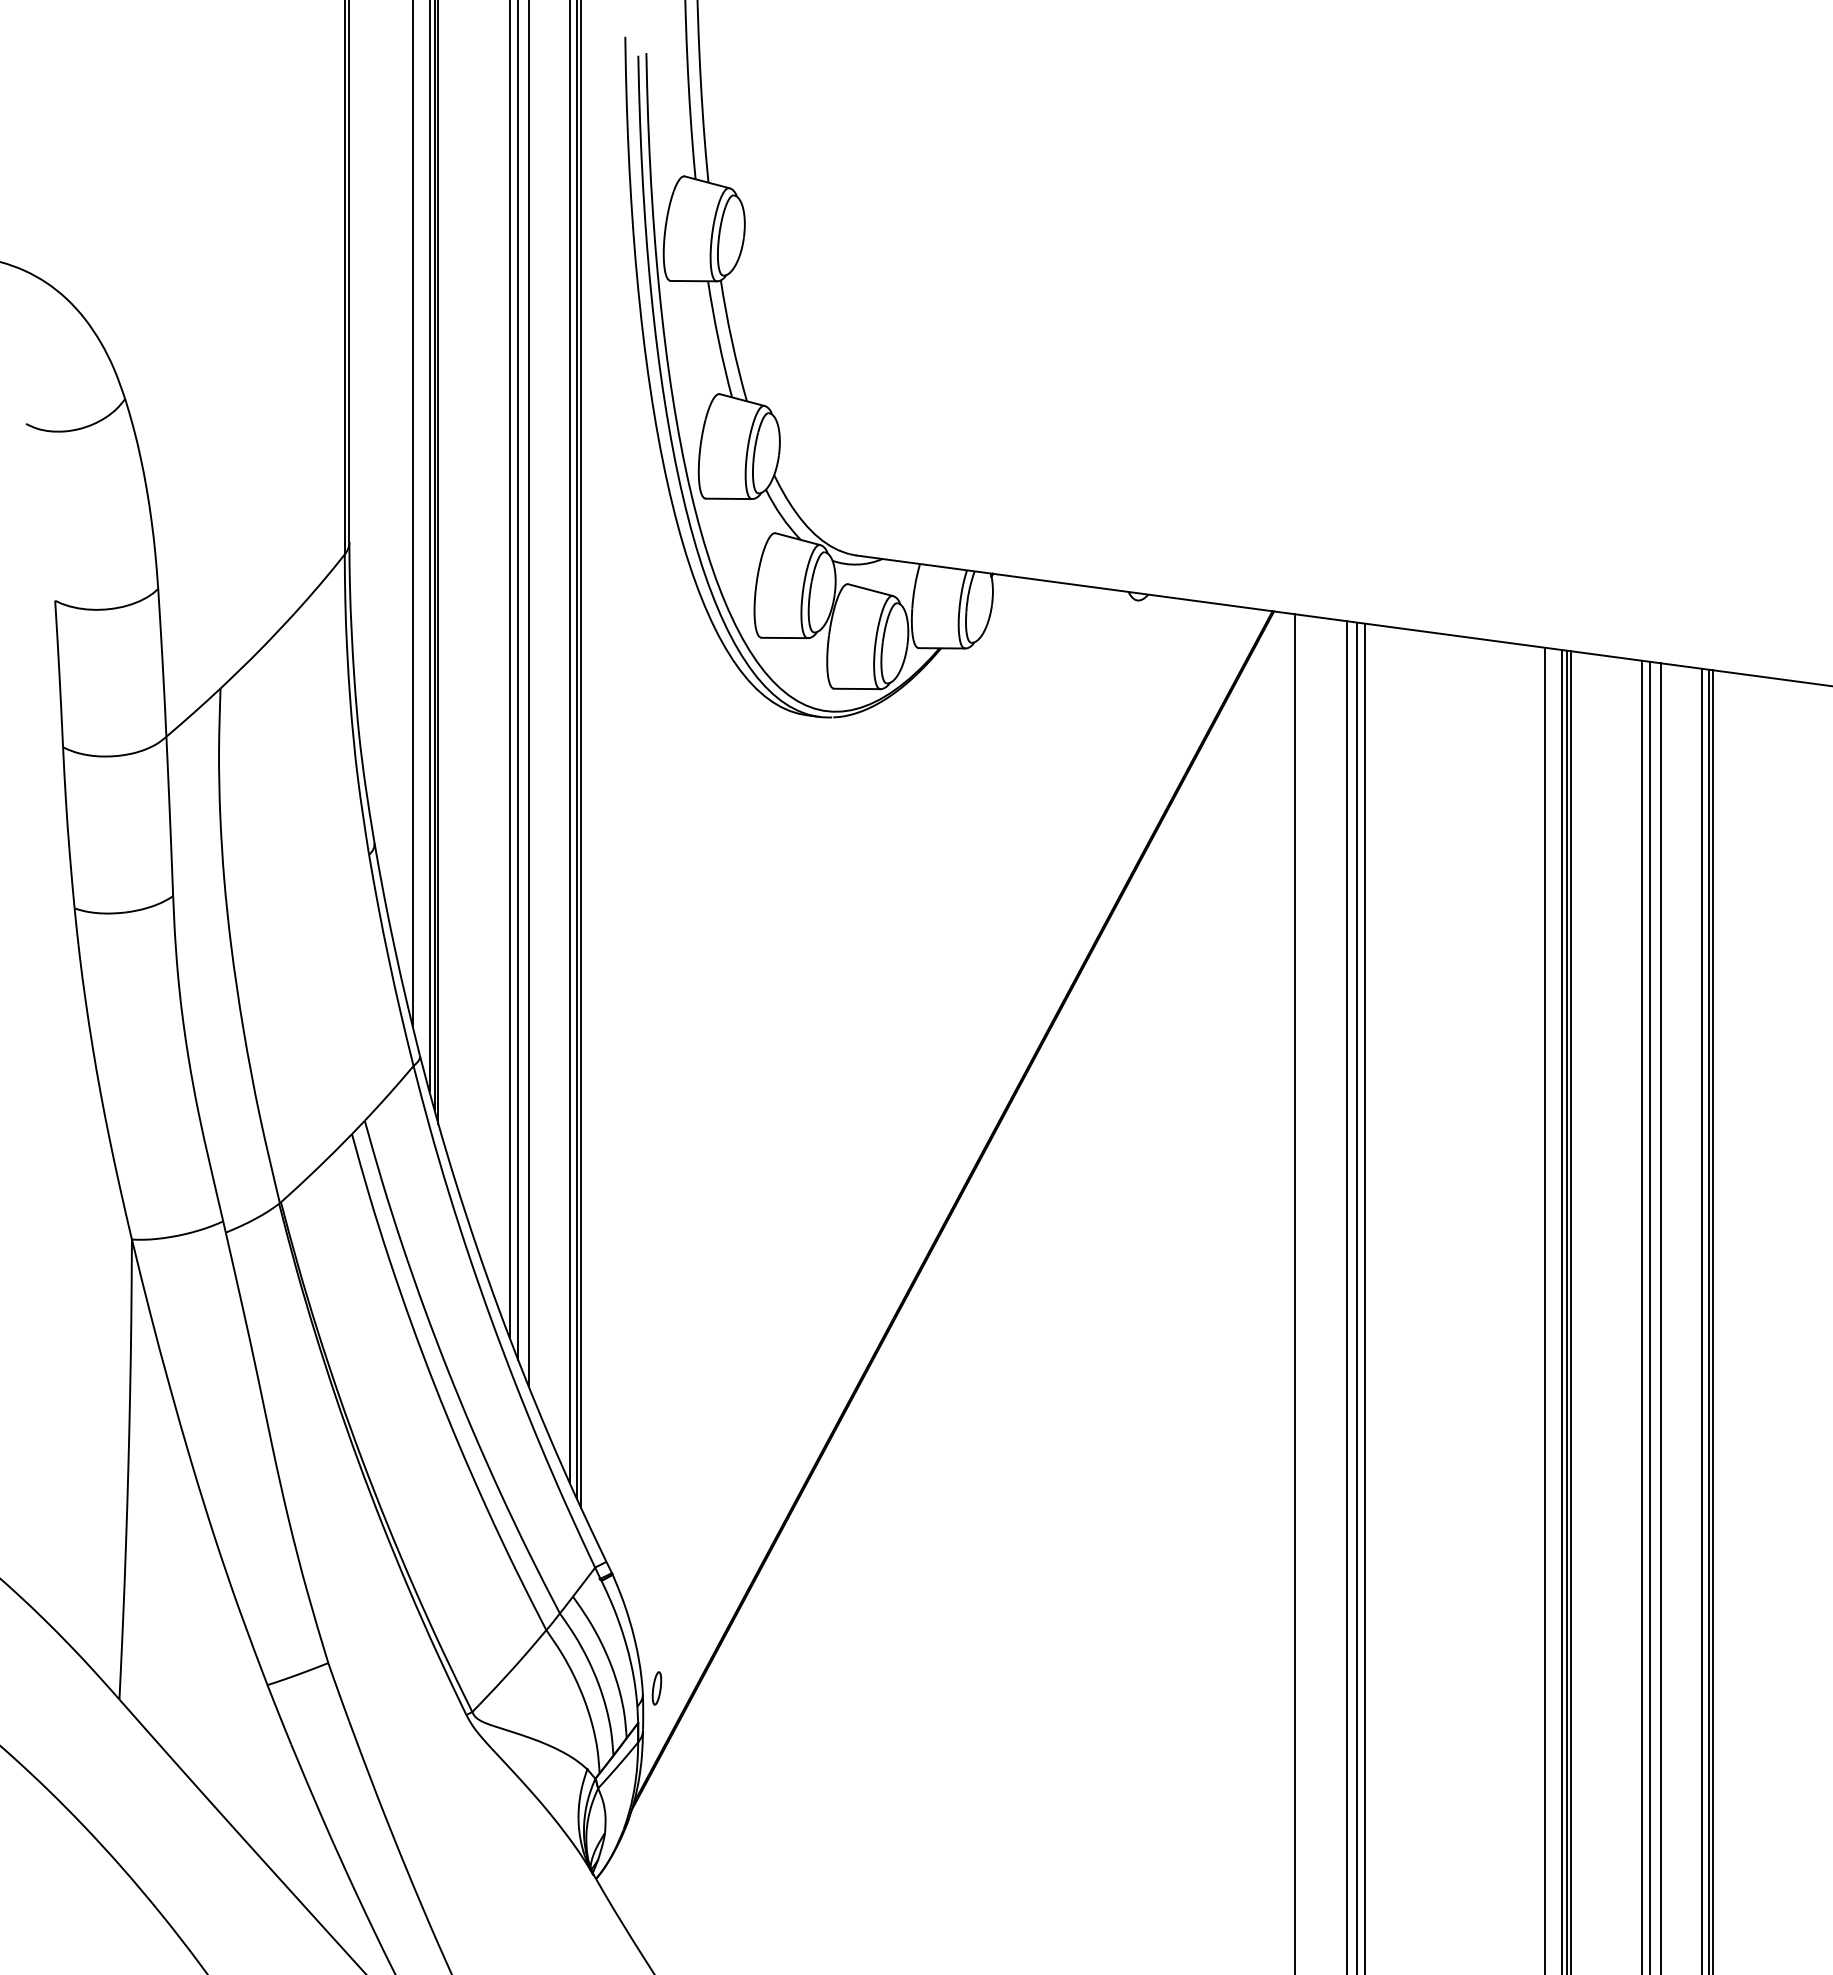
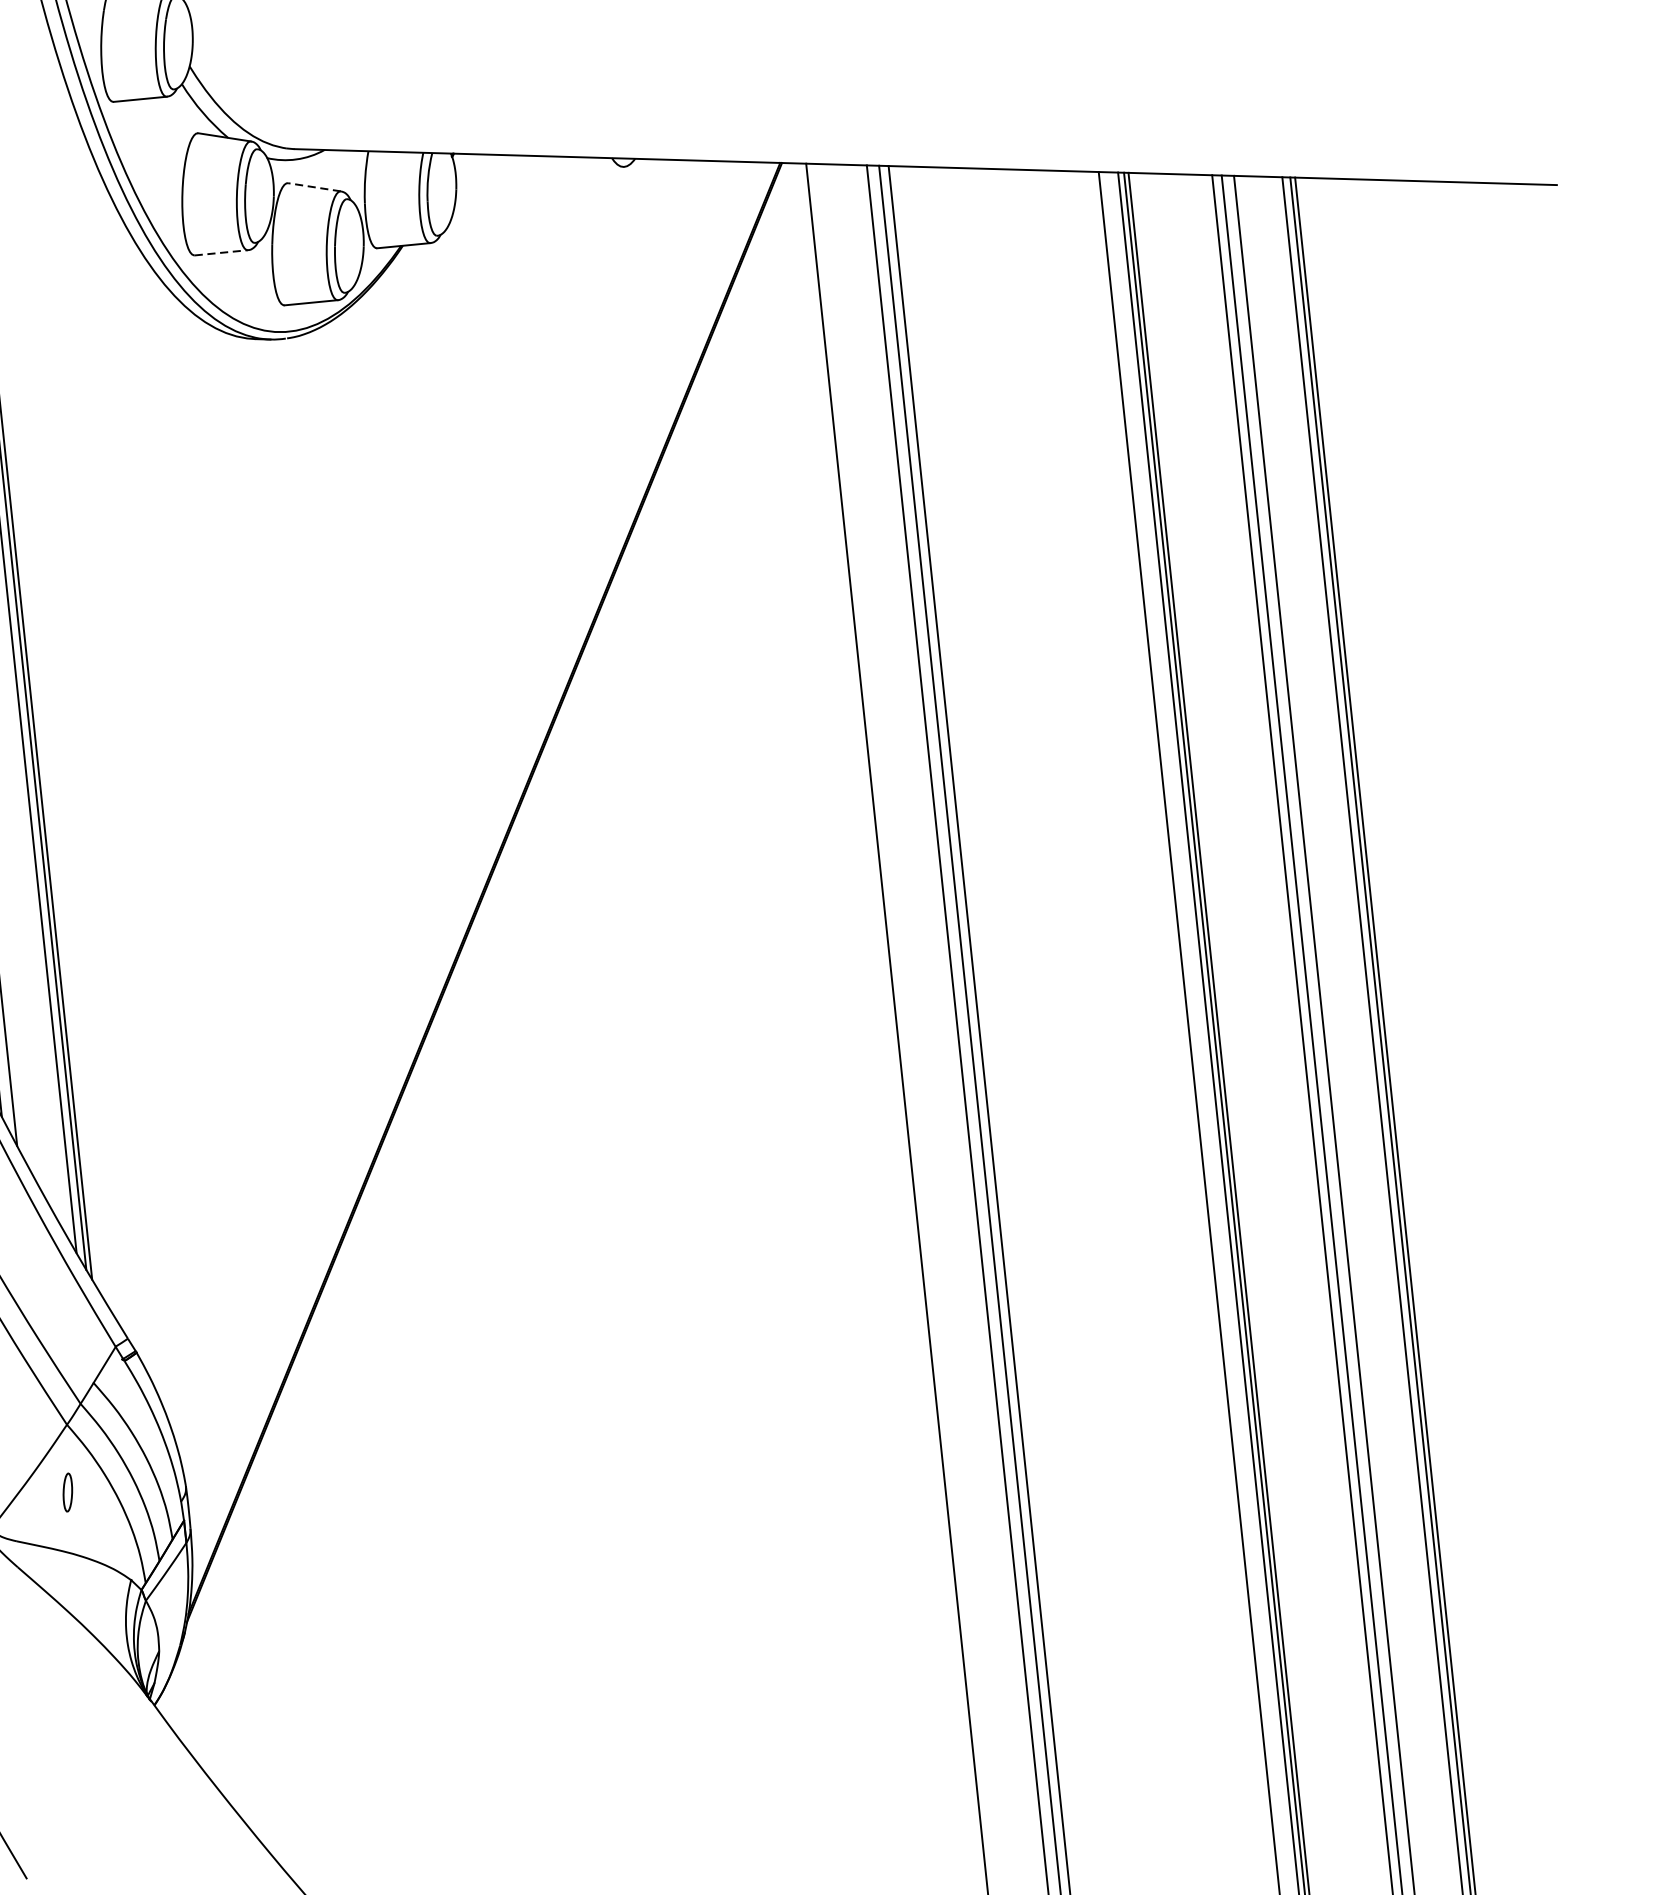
line: (870, 589) -> (314, 186), solid -> dashed
line: (785, 637) -> (222, 252), solid -> dashed
part: (656, 1688) -> (67, 1492), moved

